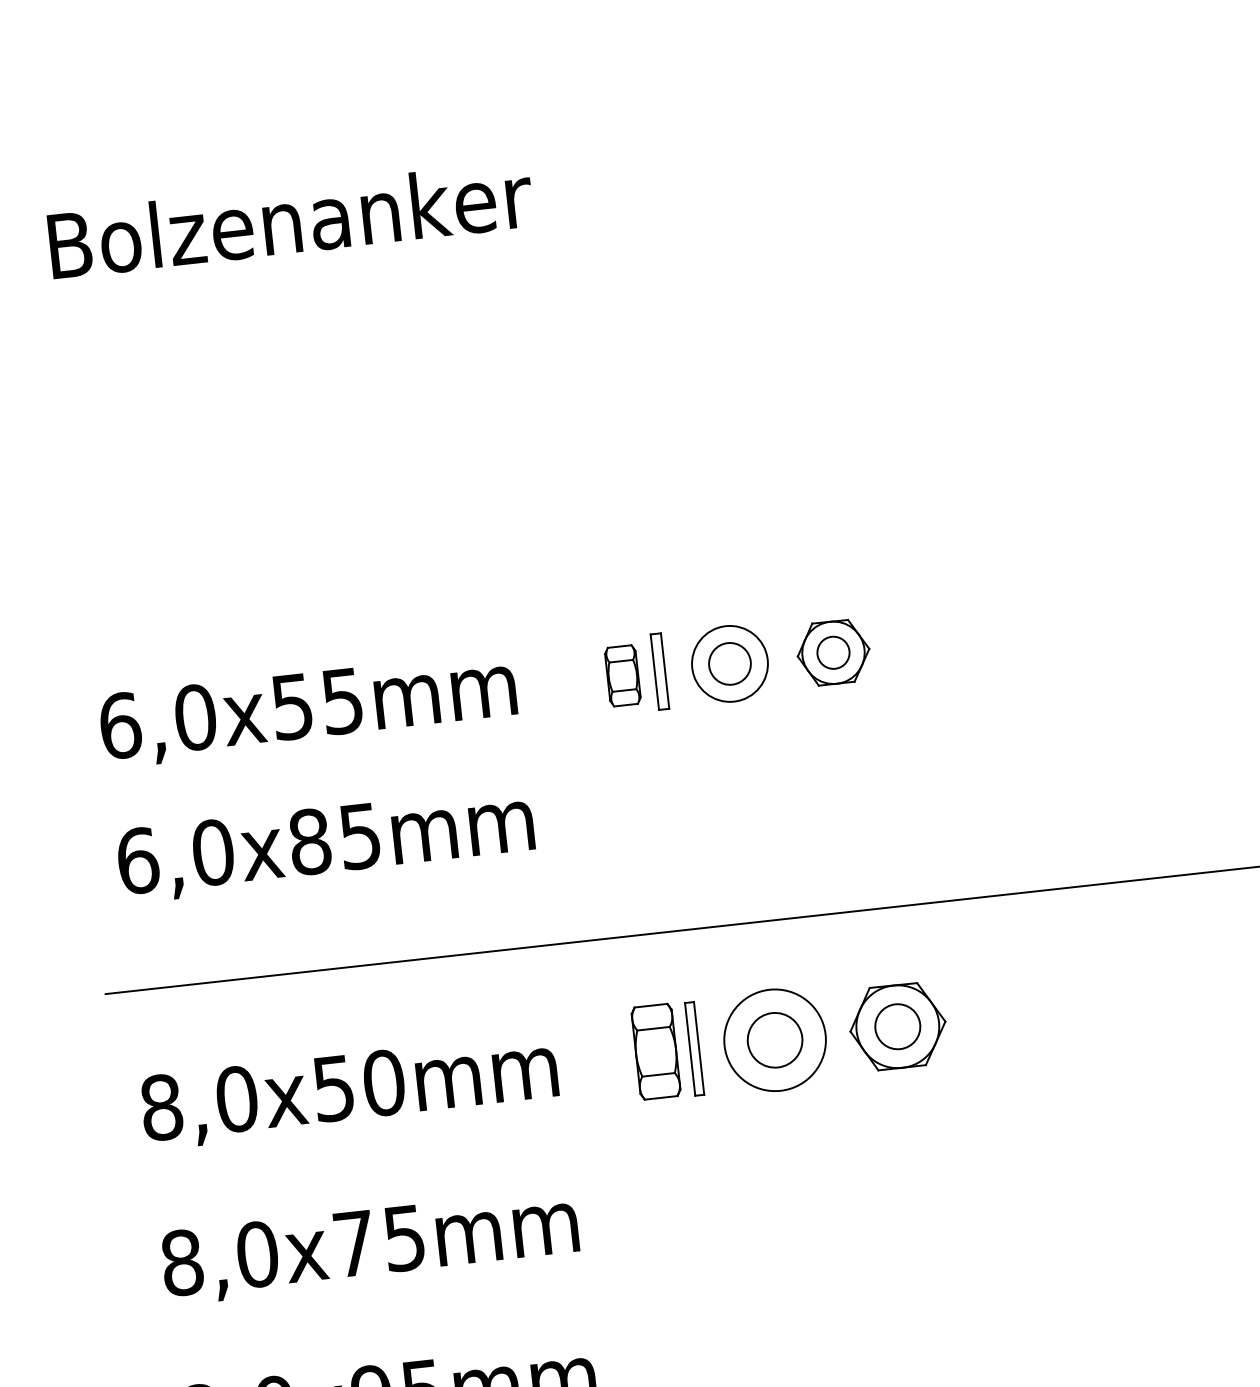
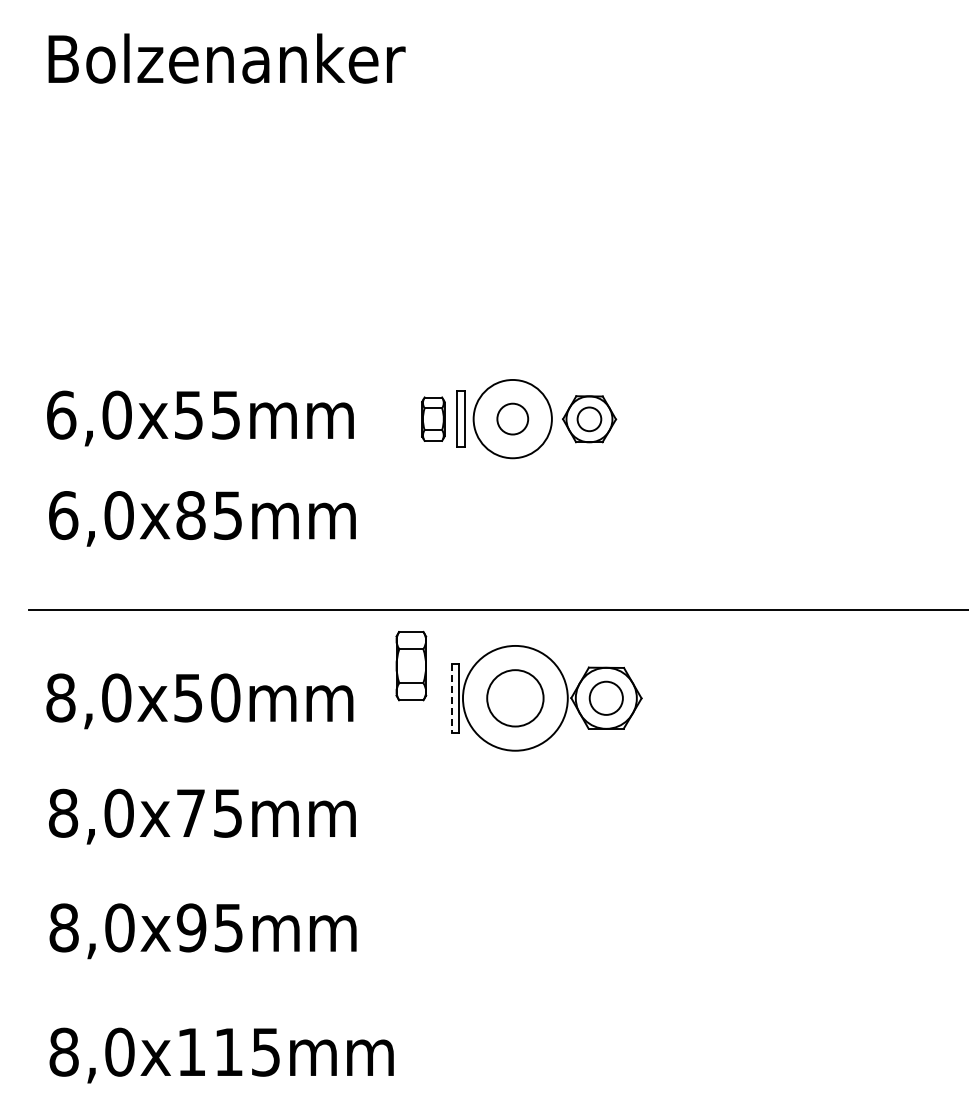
circle: (729, 664) -> (512, 419), size x1.4
circle: (773, 1039) -> (514, 697), size x1.4
circle: (775, 1040) -> (515, 698), size x1.4
line: (690, 1049) -> (452, 698), solid -> dashed
part: (656, 1050) -> (411, 665), moved

